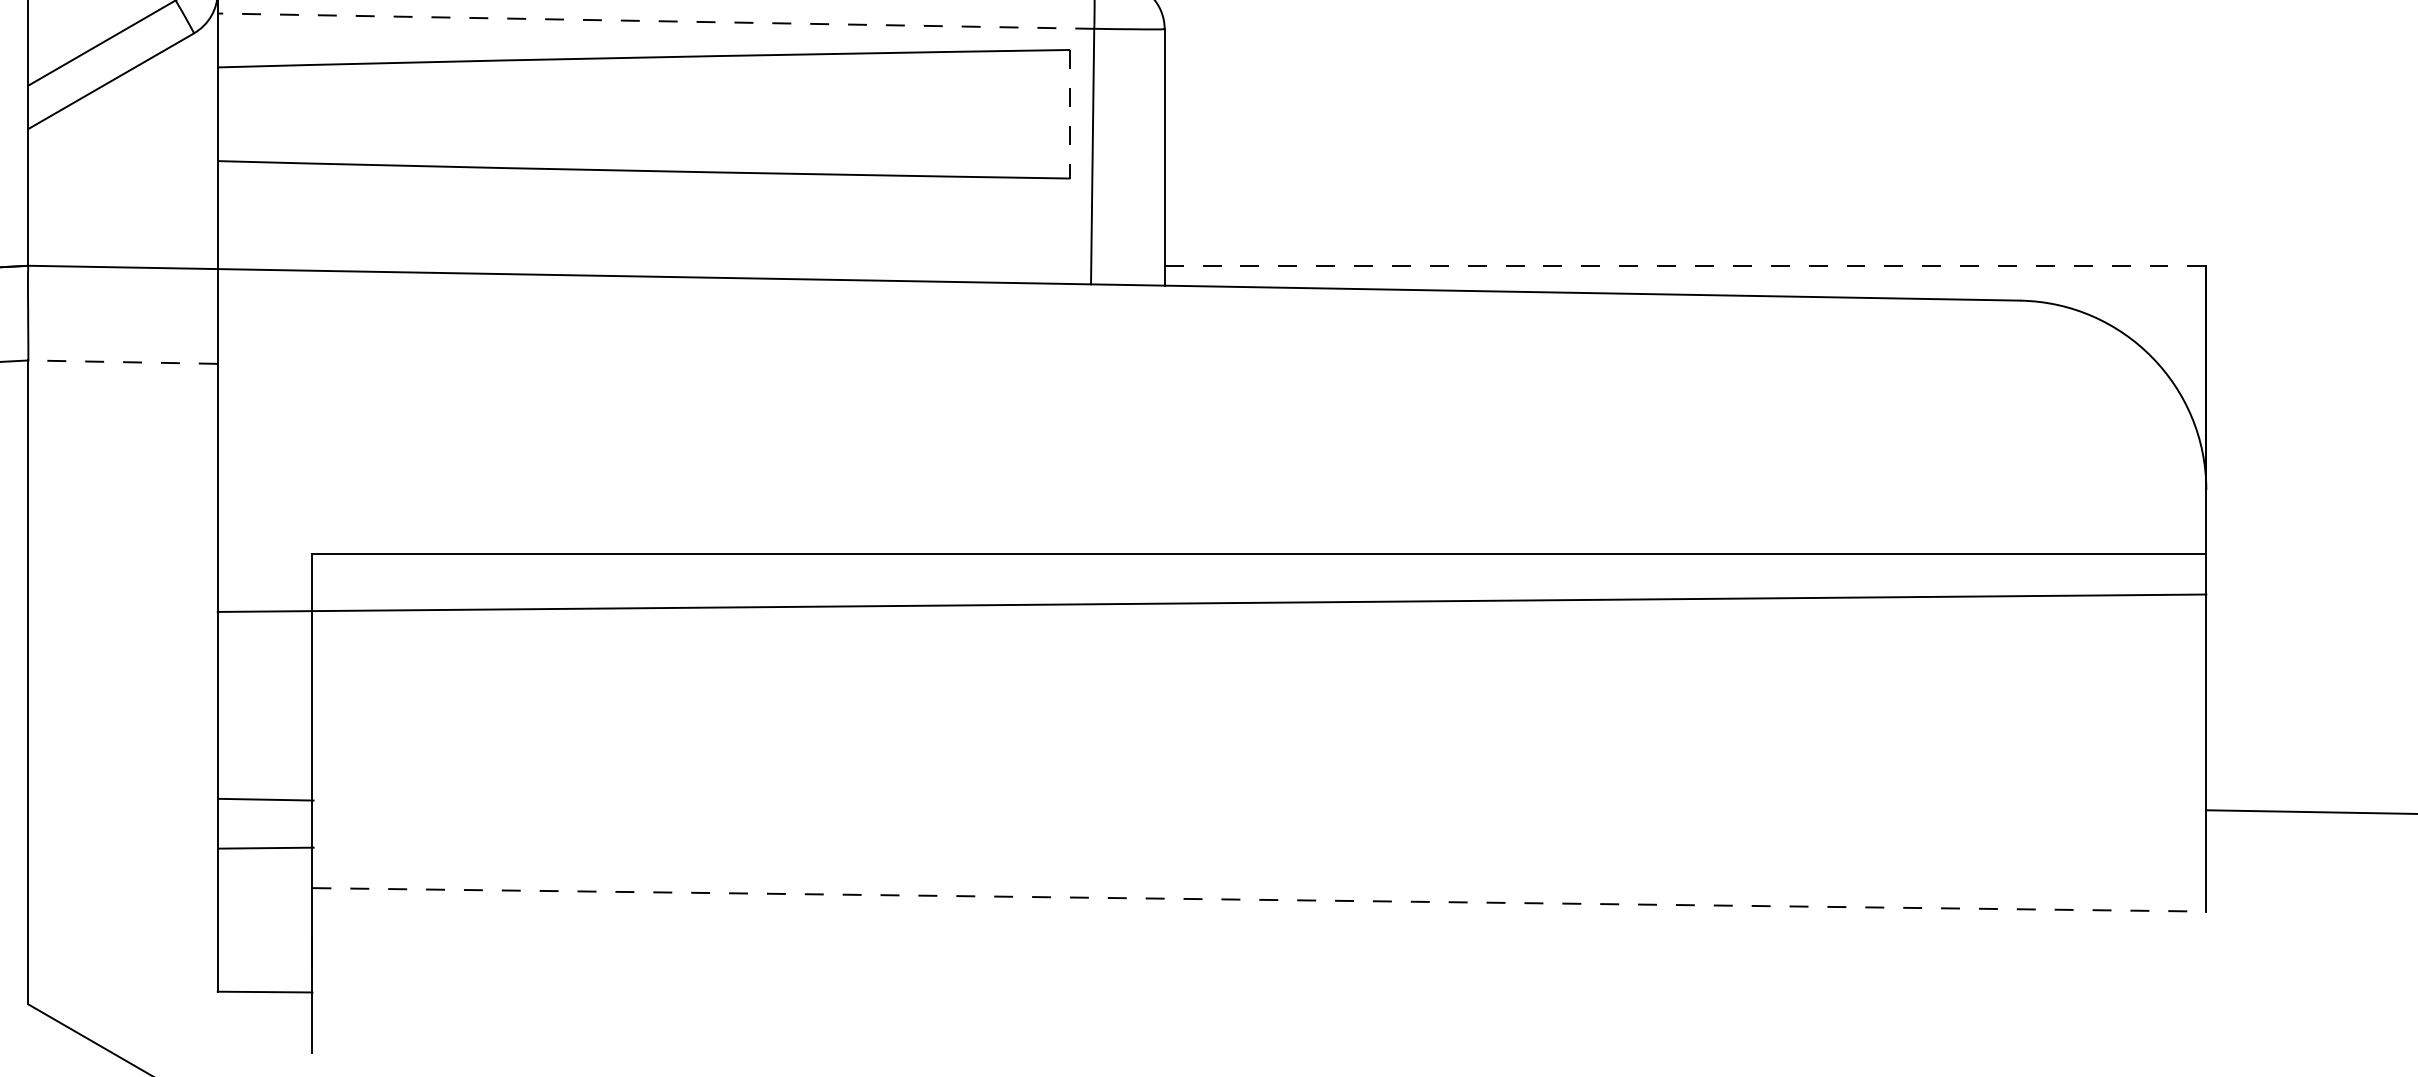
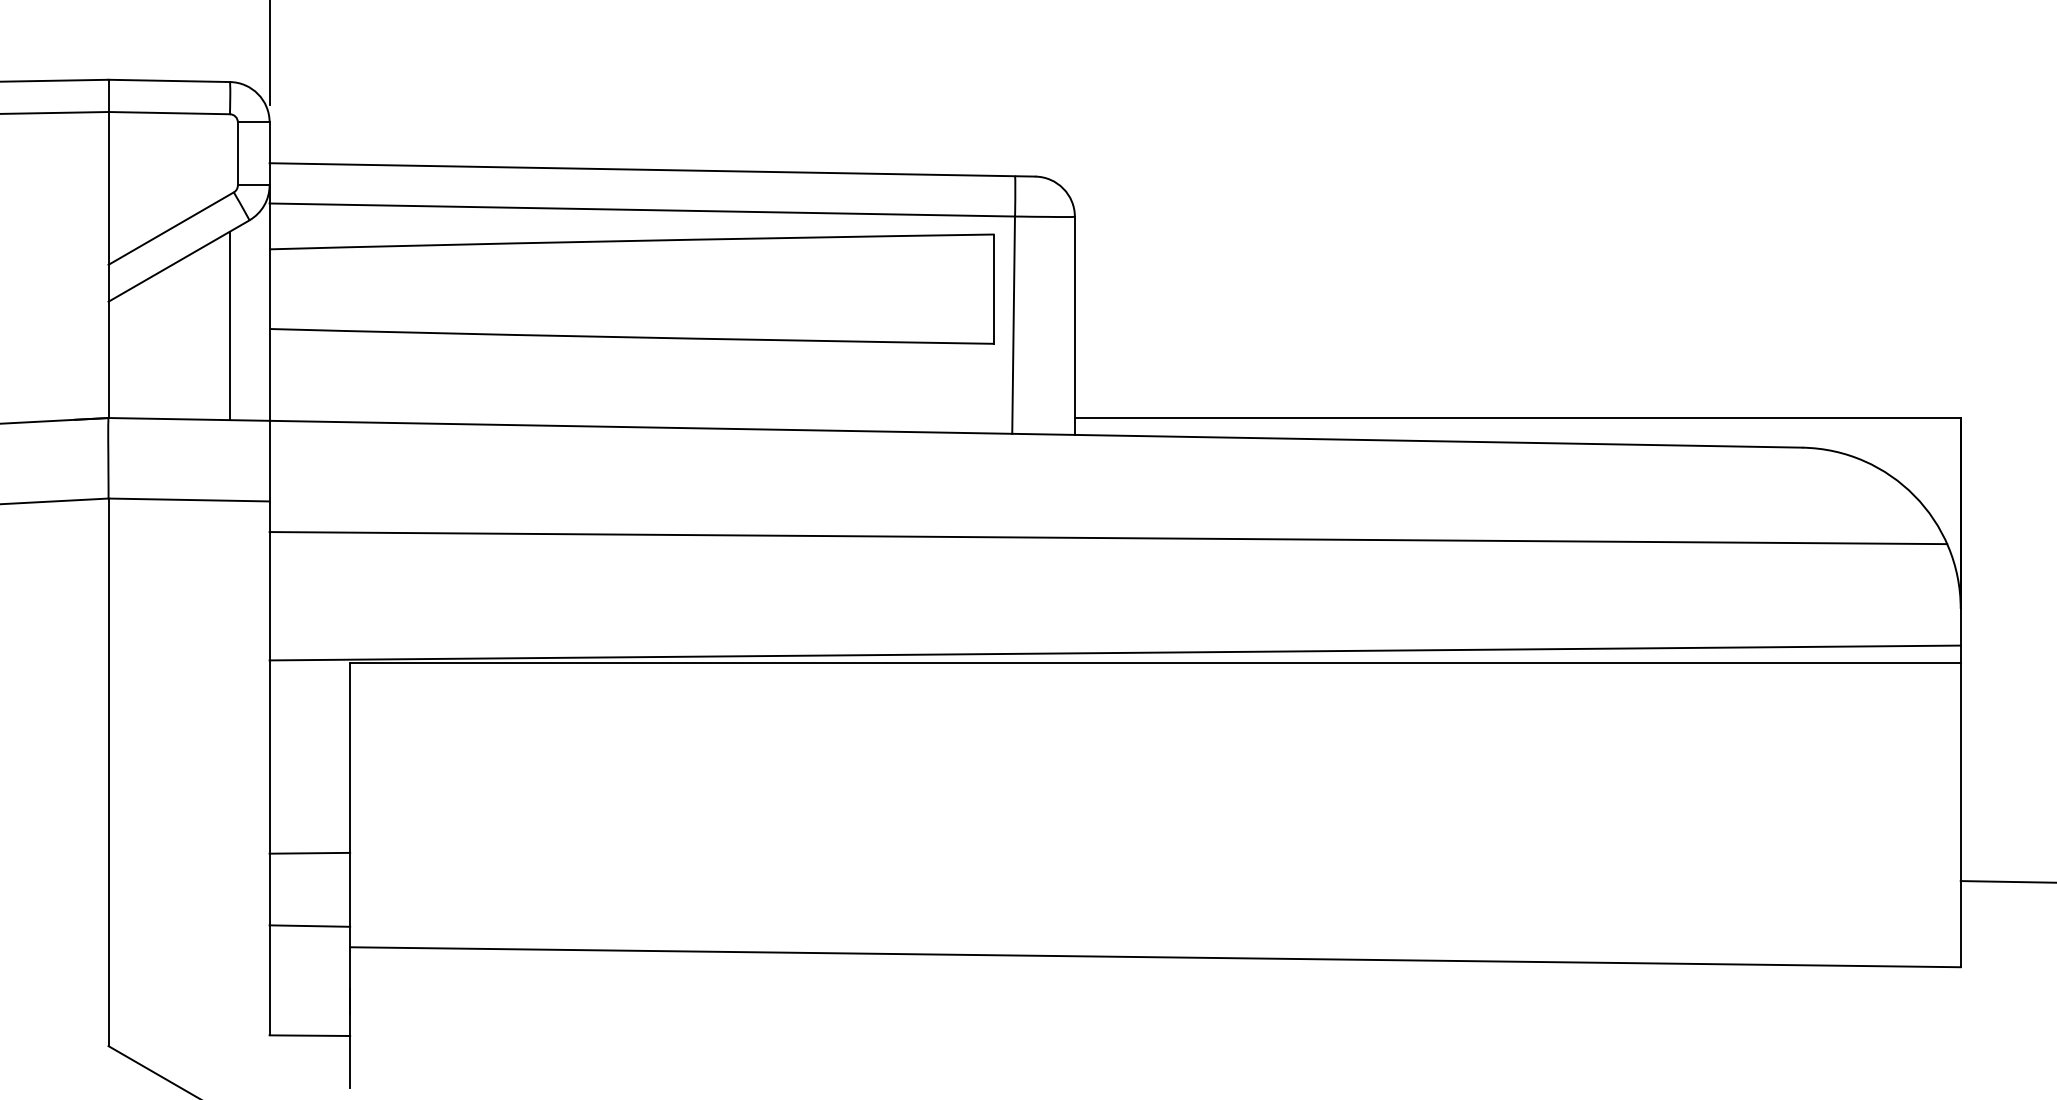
line: (656, 21) -> (642, 210), dashed -> solid
line: (1070, 114) -> (994, 289), dashed -> solid
line: (170, 156) -> (229, 325), added
line: (1685, 266) -> (1517, 418), dashed -> solid
line: (123, 362) -> (189, 500), dashed -> solid
line: (1204, 407) -> (1108, 538), added
line: (1211, 602) -> (1114, 652), moved
line: (265, 799) -> (309, 925), moved
line: (265, 847) -> (309, 852), moved
line: (1259, 900) -> (1155, 957), dashed -> solid

